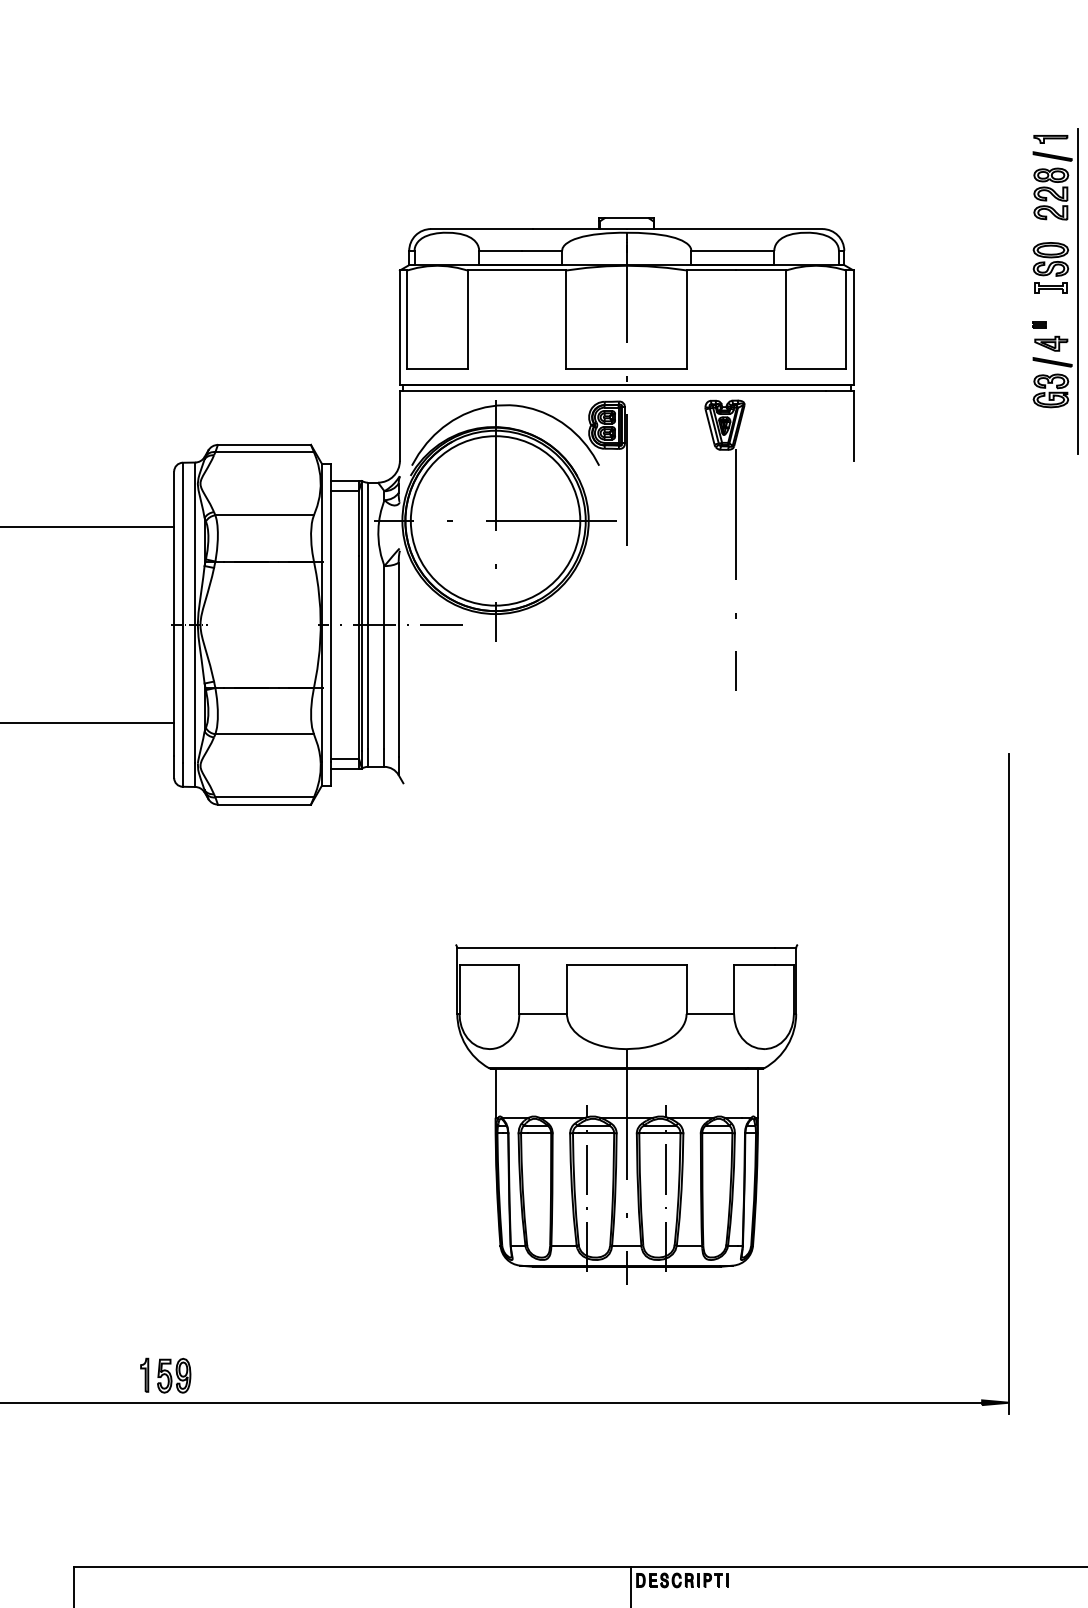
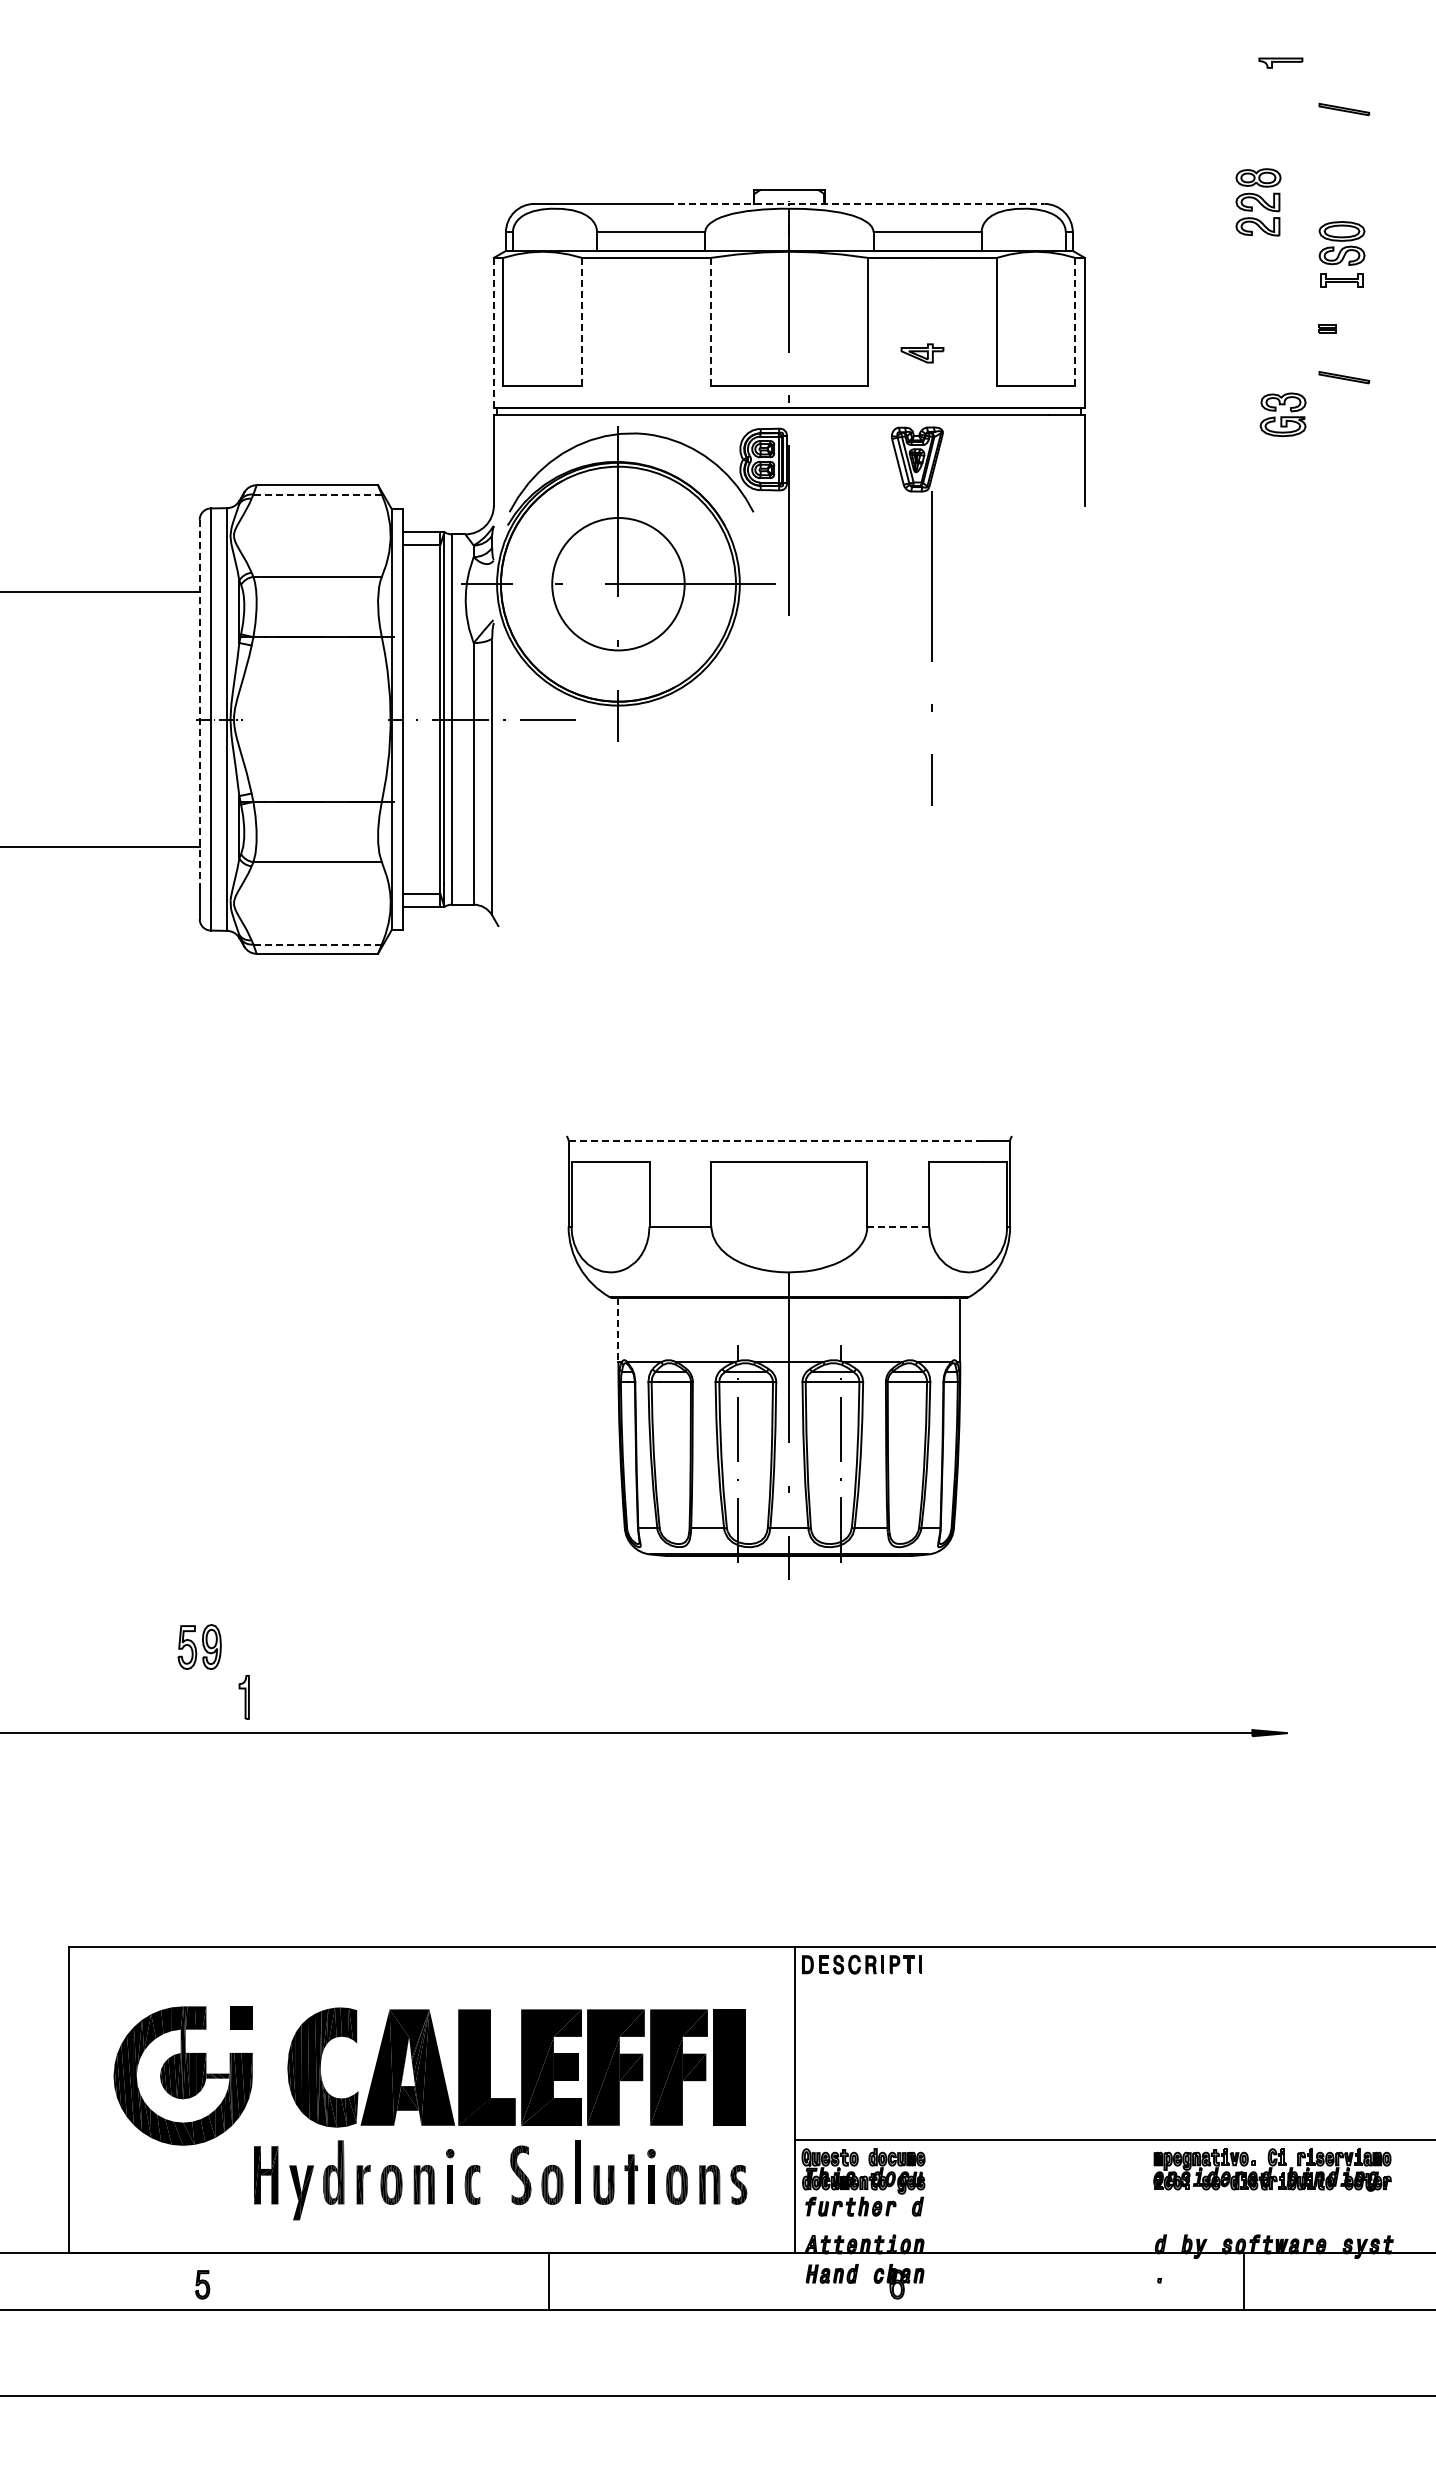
part: (1050, 138) -> (1280, 62), moved
part: (1051, 194) -> (1258, 202), moved
line: (677, 228) -> (855, 203), solid -> dashed
line: (1078, 291) -> (1377, 285), removed
line: (467, 320) -> (582, 322), solid -> dashed
line: (566, 320) -> (710, 322), solid -> dashed
line: (846, 320) -> (1075, 322), solid -> dashed
line: (399, 327) -> (493, 332), solid -> dashed
part: (1051, 343) -> (922, 353), moved
part: (1050, 390) -> (1282, 414), moved
line: (264, 452) -> (317, 494), solid -> dashed
circle: (495, 520) -> (618, 583), size x0.6
line: (174, 613) -> (199, 704), solid -> dashed
line: (264, 797) -> (317, 944), solid -> dashed
line: (616, 948) -> (776, 1141), solid -> dashed
line: (710, 1013) -> (898, 1226), solid -> dashed
line: (1009, 1083) -> (1287, 1317), removed
line: (495, 1093) -> (618, 1330), solid -> dashed
part: (144, 1375) -> (243, 1697), moved
part: (174, 1375) -> (199, 1646), moved

